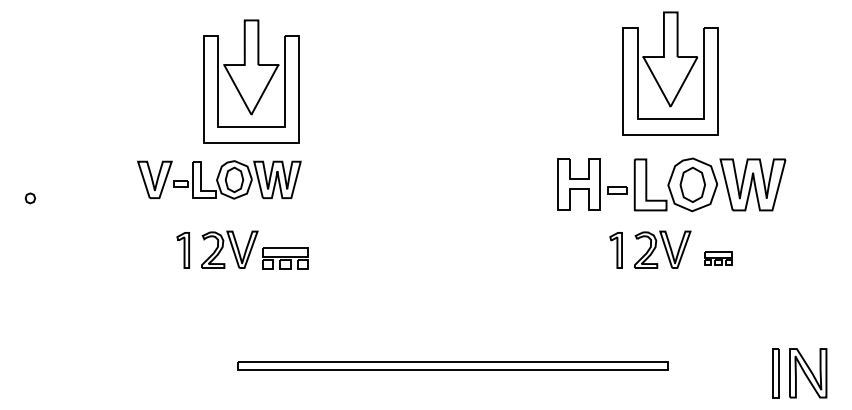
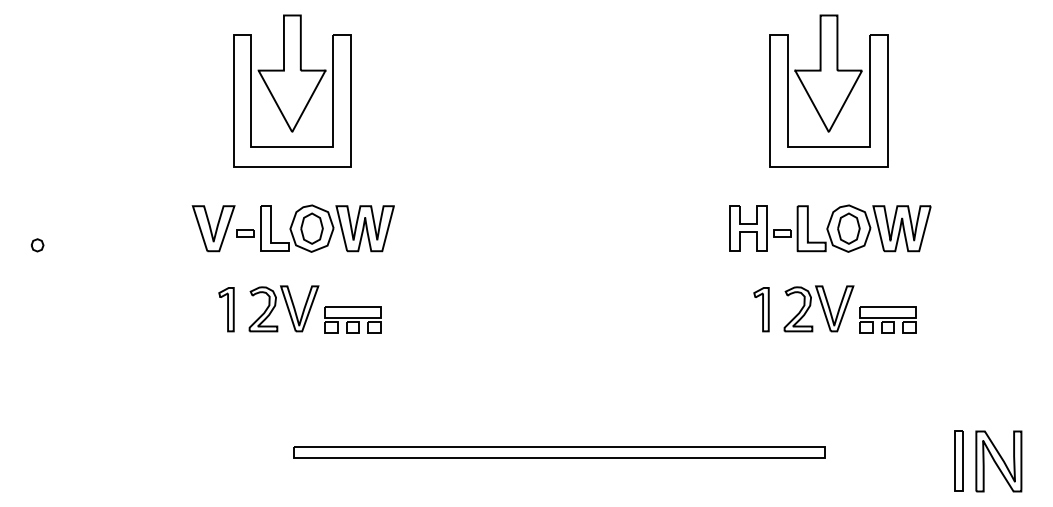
part: (251, 81) -> (292, 90), moved
part: (219, 179) -> (293, 228), moved
part: (671, 184) -> (829, 228), size x0.71
part: (718, 258) -> (888, 319), size x1.67

